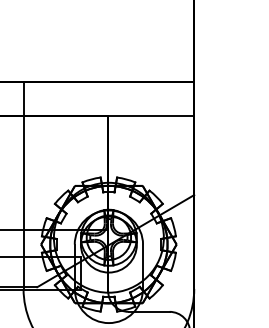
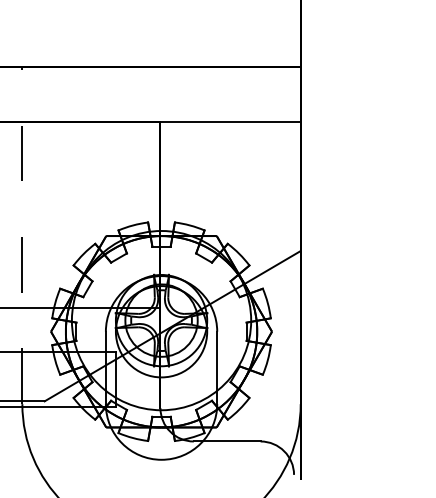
line: (23, 185) -> (22, 235), solid -> dashed

